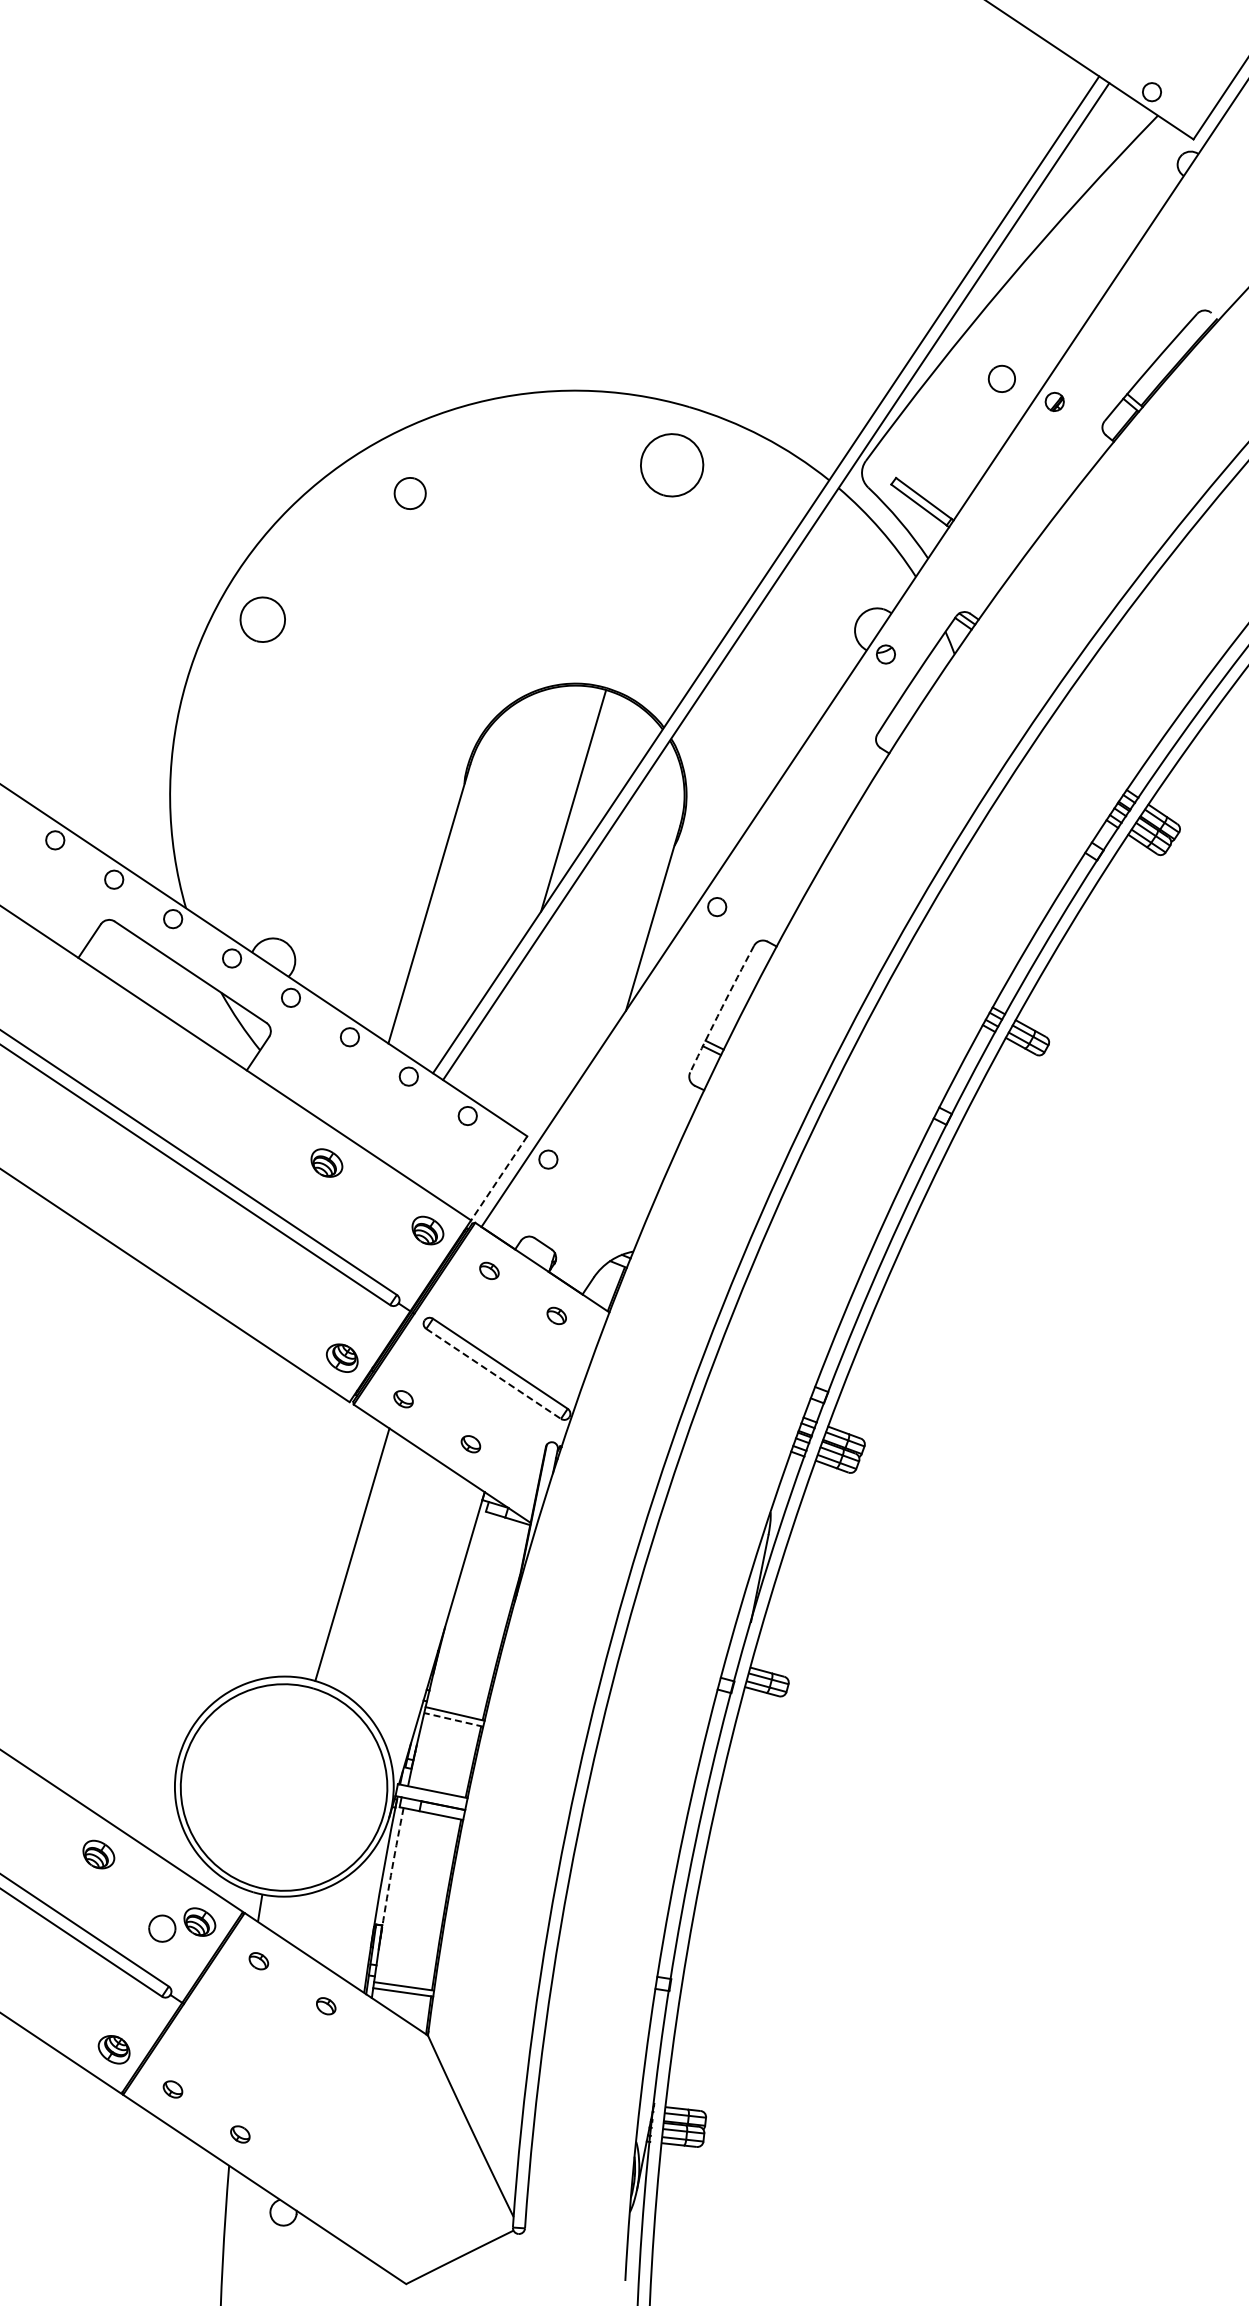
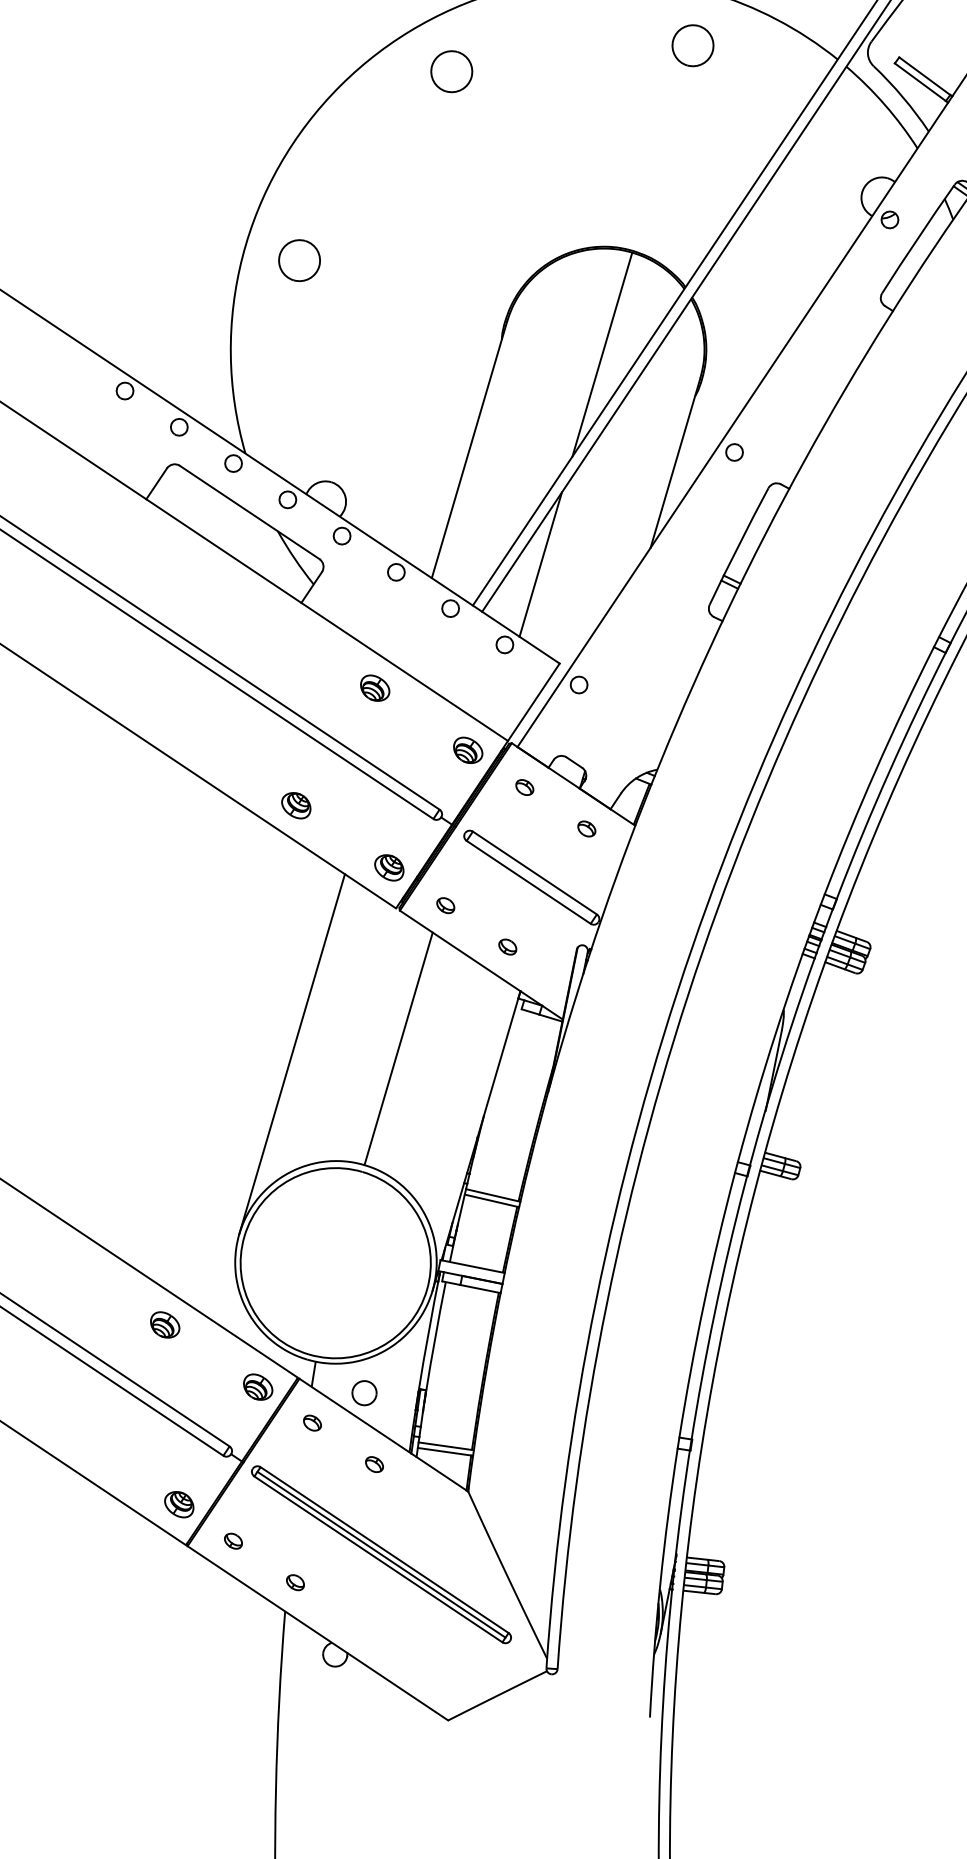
part: (671, 465) -> (692, 45), size x0.71
part: (410, 493) -> (452, 71), size x1.43
part: (262, 619) -> (299, 260), moved
arc: (721, 1008) -> (738, 545), dashed -> solid
line: (506, 1028) -> (540, 564), added
line: (499, 1178) -> (534, 702), dashed -> solid
part: (240, 1290) -> (295, 805), added
line: (494, 1374) -> (529, 882), dashed -> solid
line: (236, 1560) -> (291, 1054), added
line: (453, 1719) -> (491, 1200), dashed -> solid
arc: (392, 1868) -> (435, 1337), dashed -> solid
part: (162, 1928) -> (364, 1393), moved
part: (333, 2104) -> (381, 1555), added

